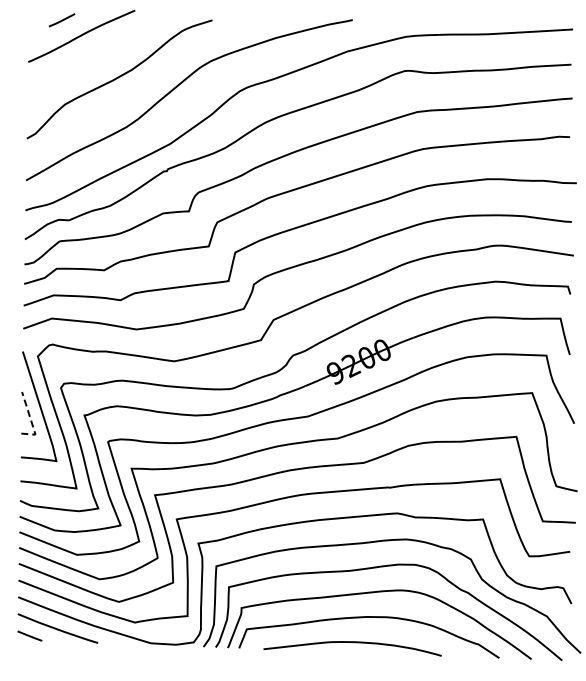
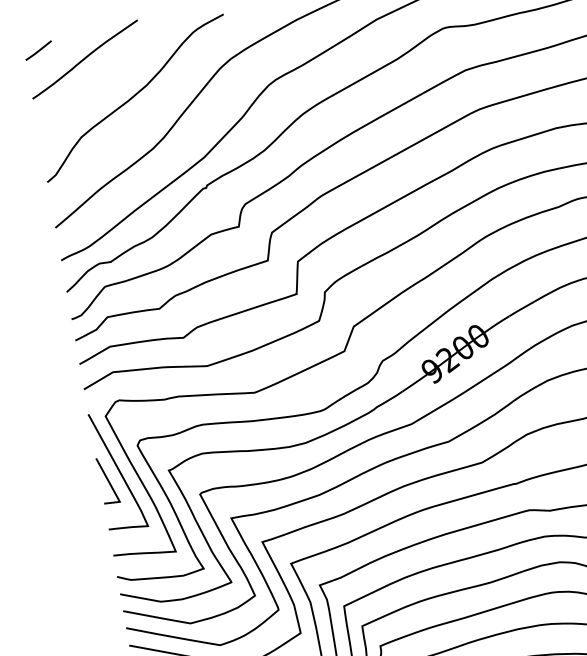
line: (61, 20) -> (38, 50), moved
line: (31, 421) -> (112, 488), dashed -> solid

